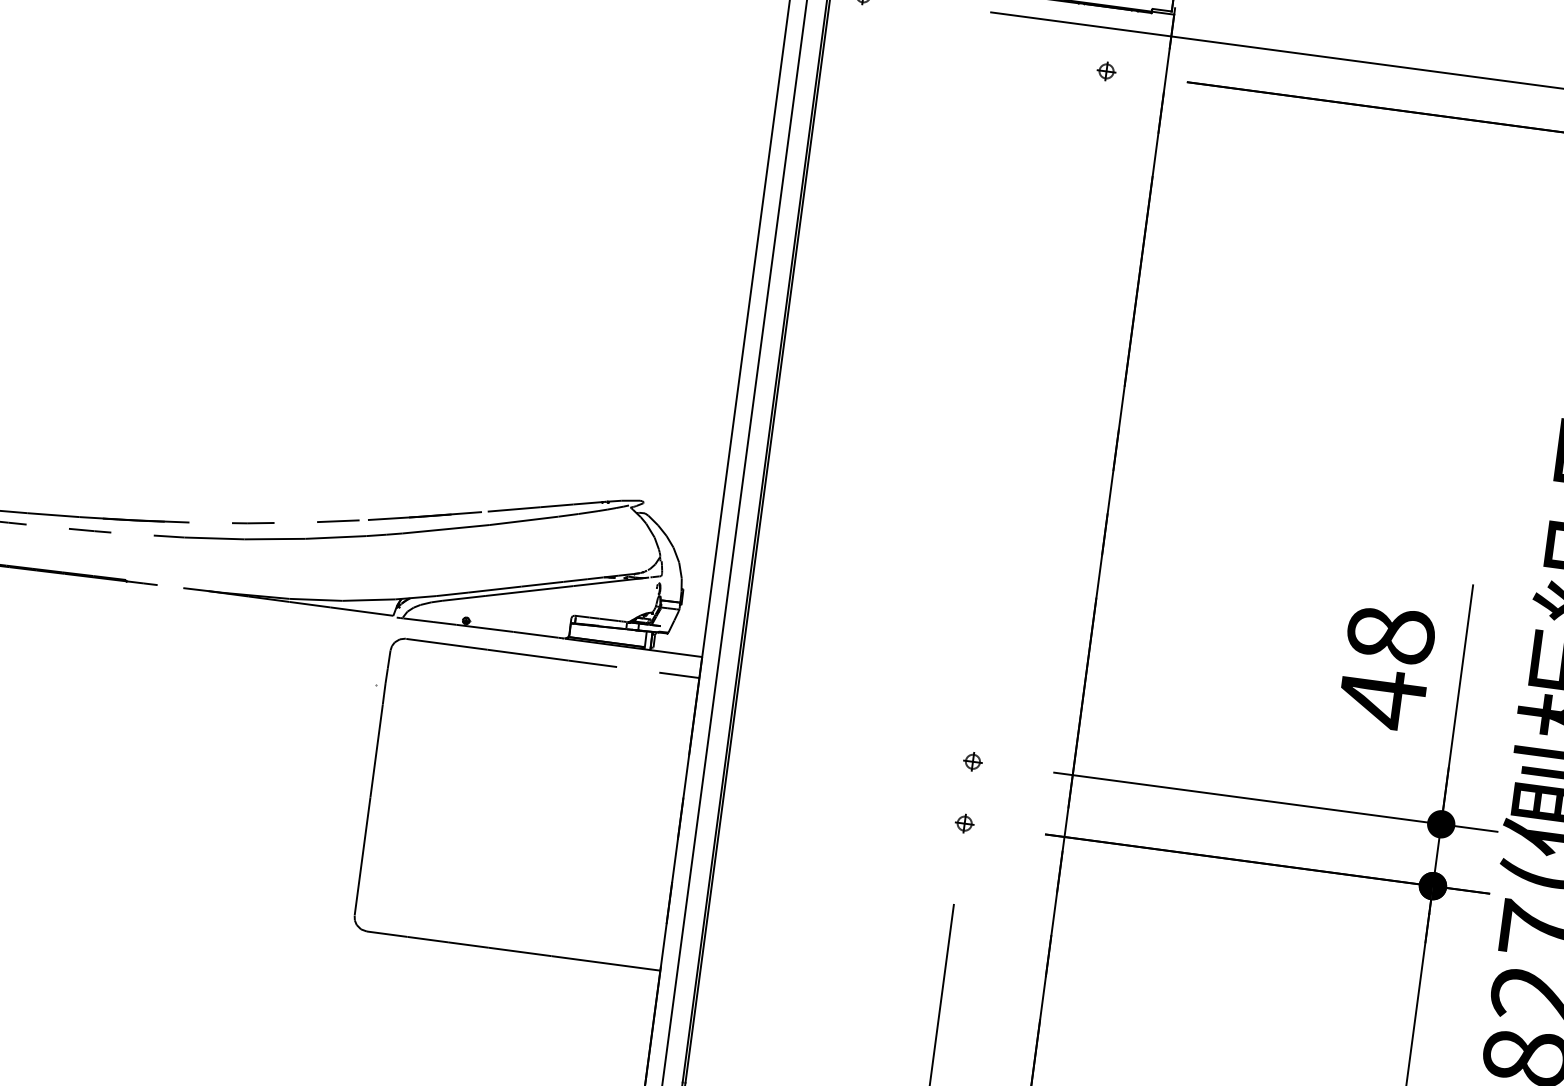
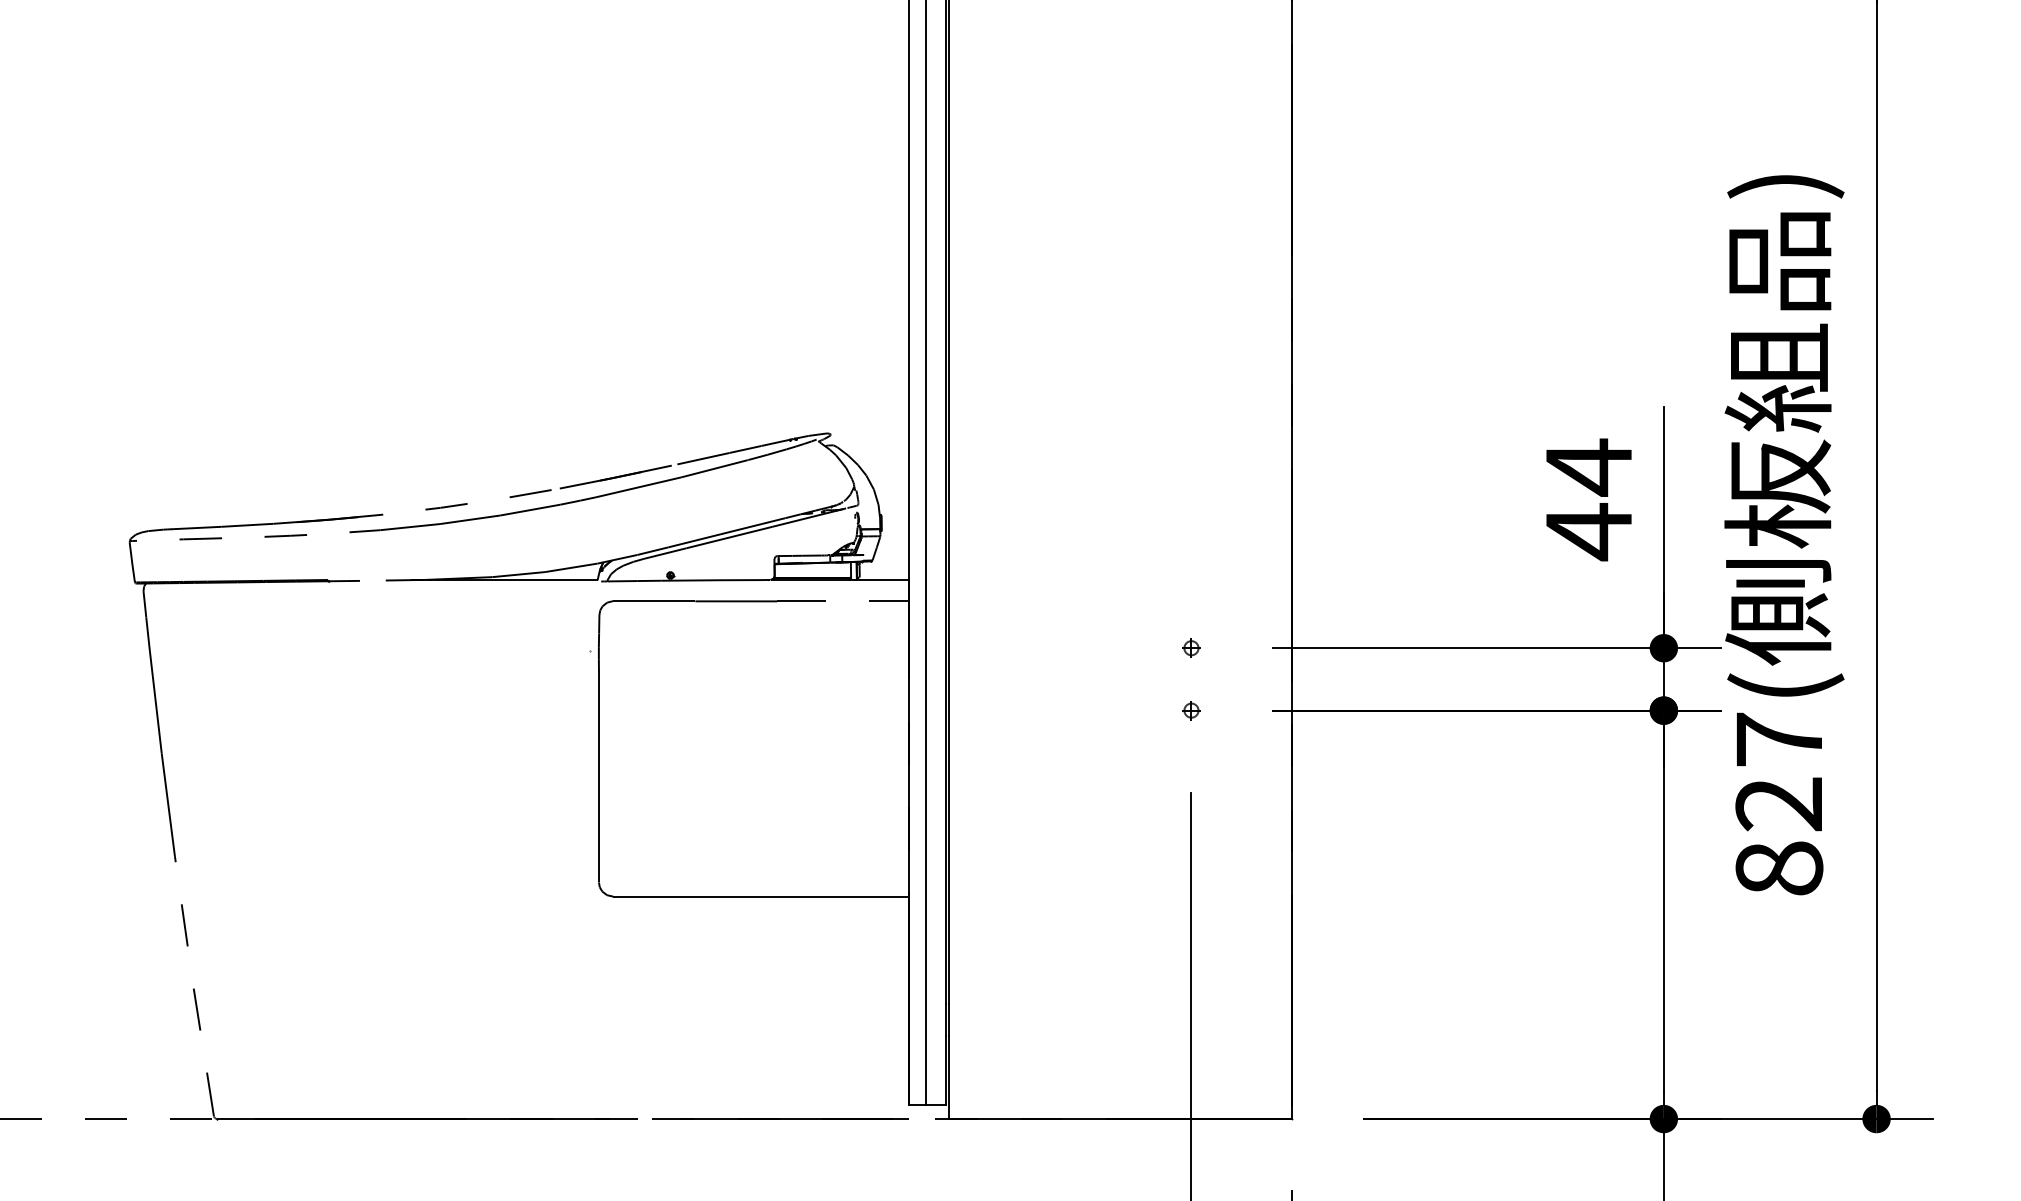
text: (1390, 635) -> (1588, 467), 48 -> 44

